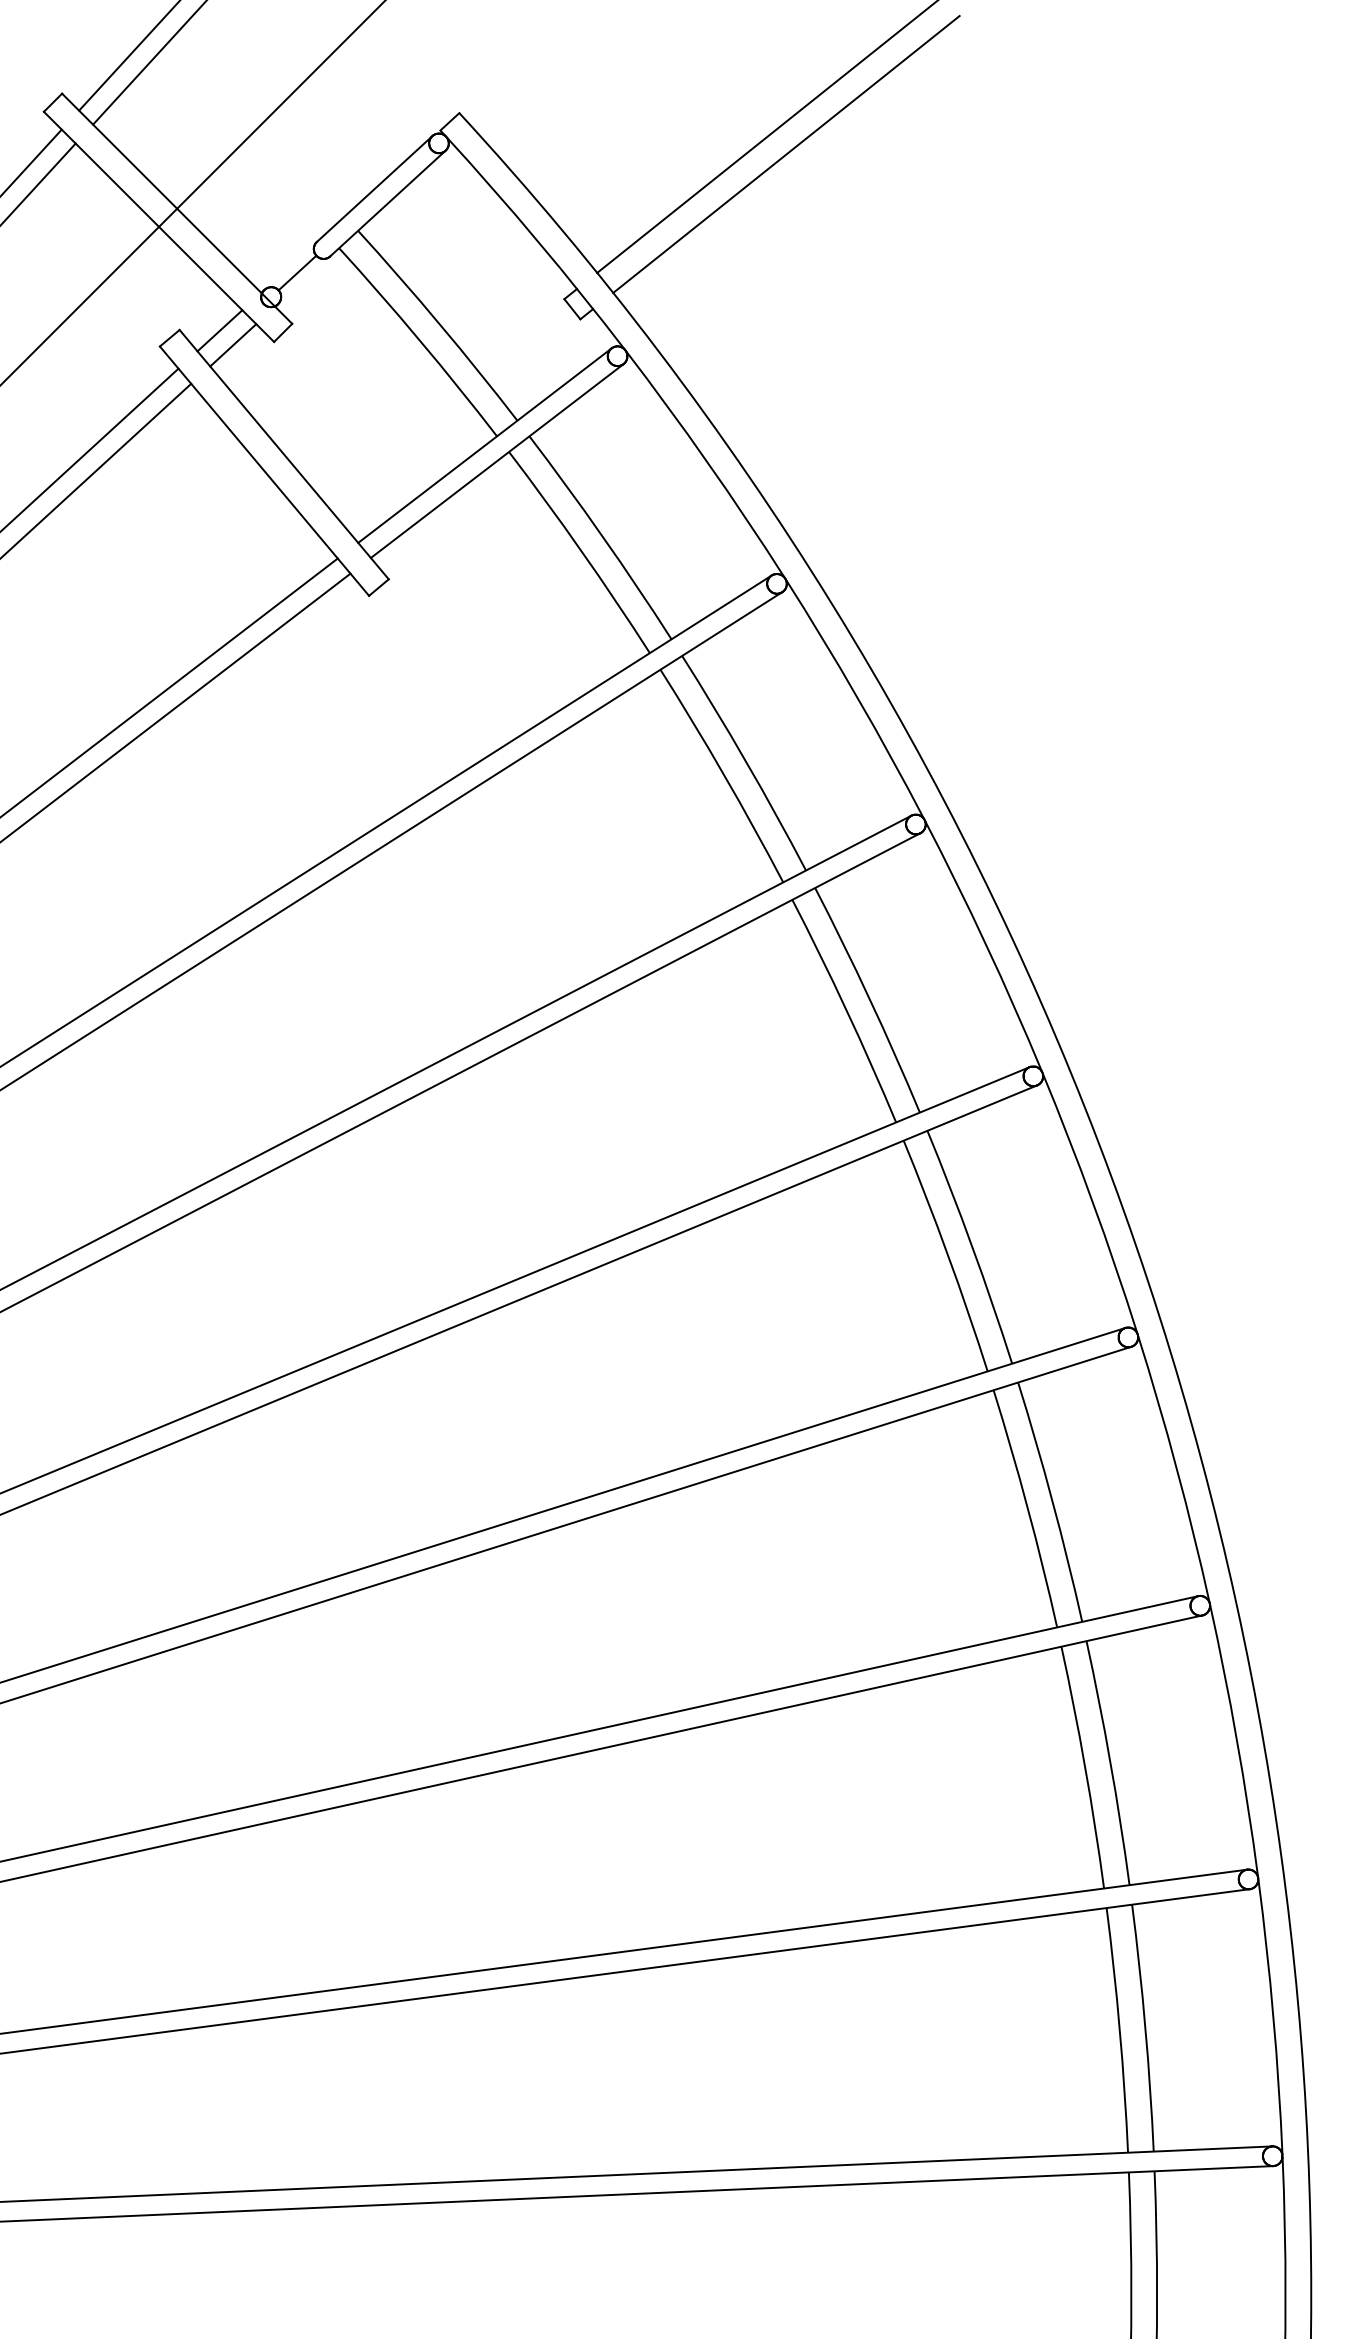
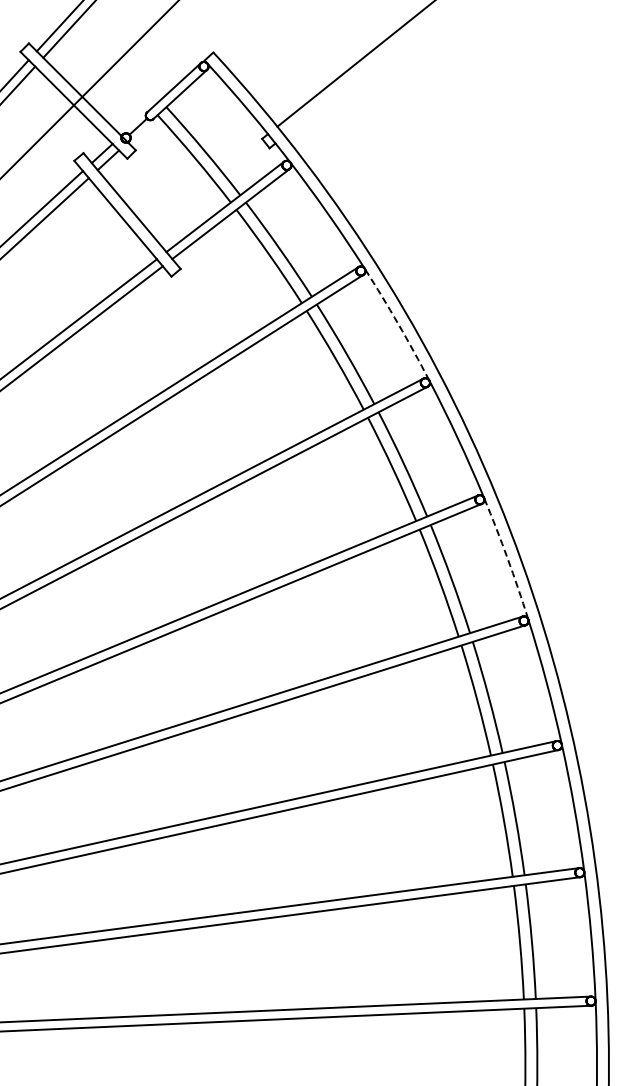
line: (784, 154) -> (364, 71), removed
arc: (857, 698) -> (398, 324), solid -> dashed
arc: (1092, 1202) -> (507, 558), solid -> dashed

